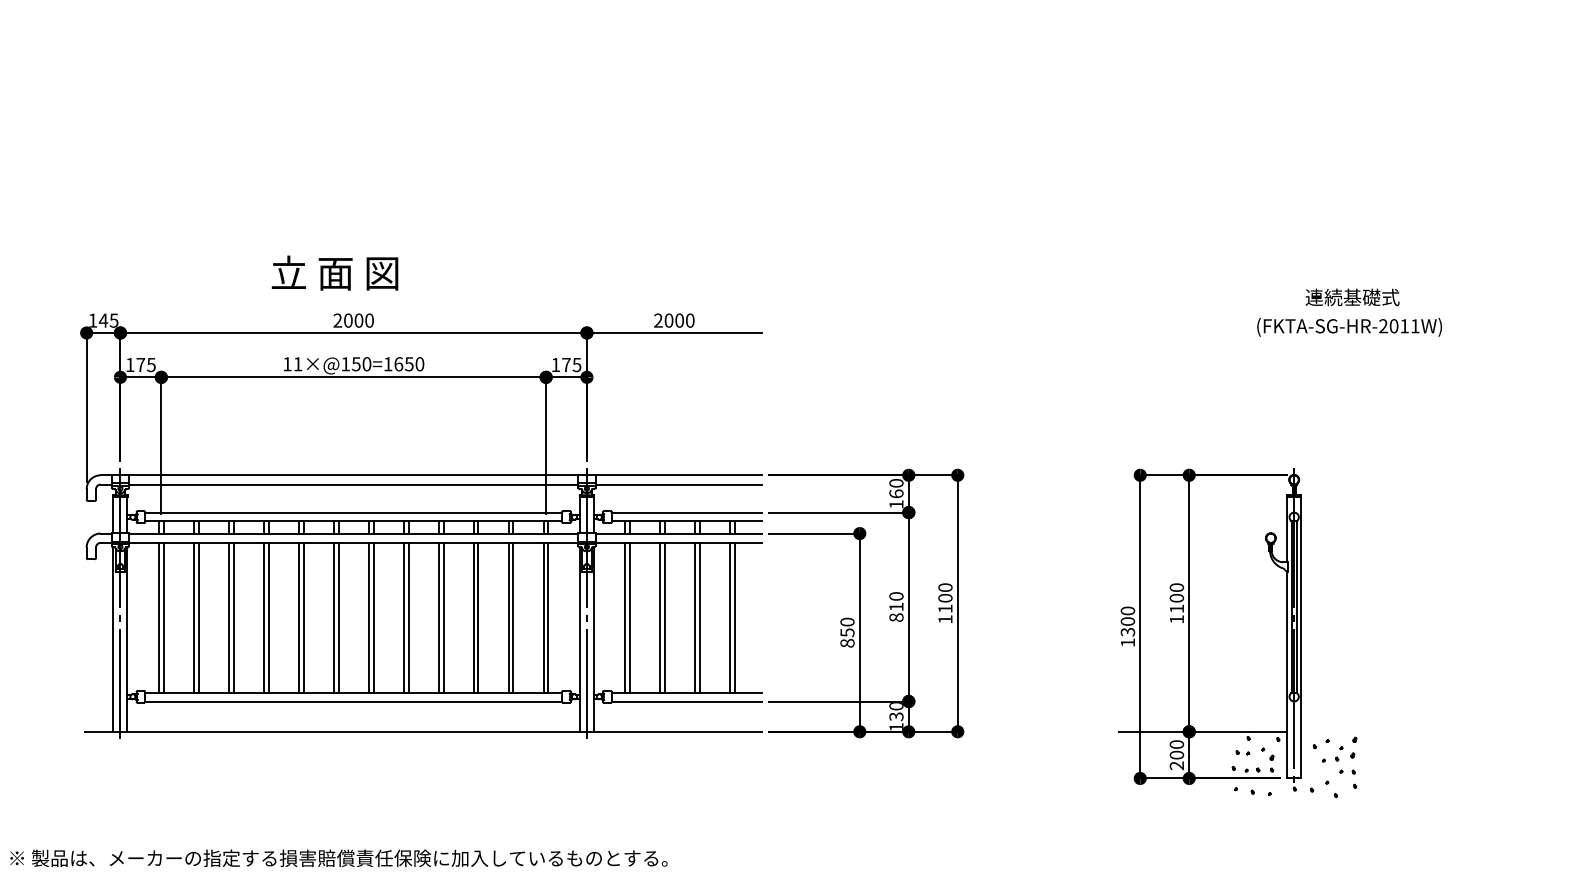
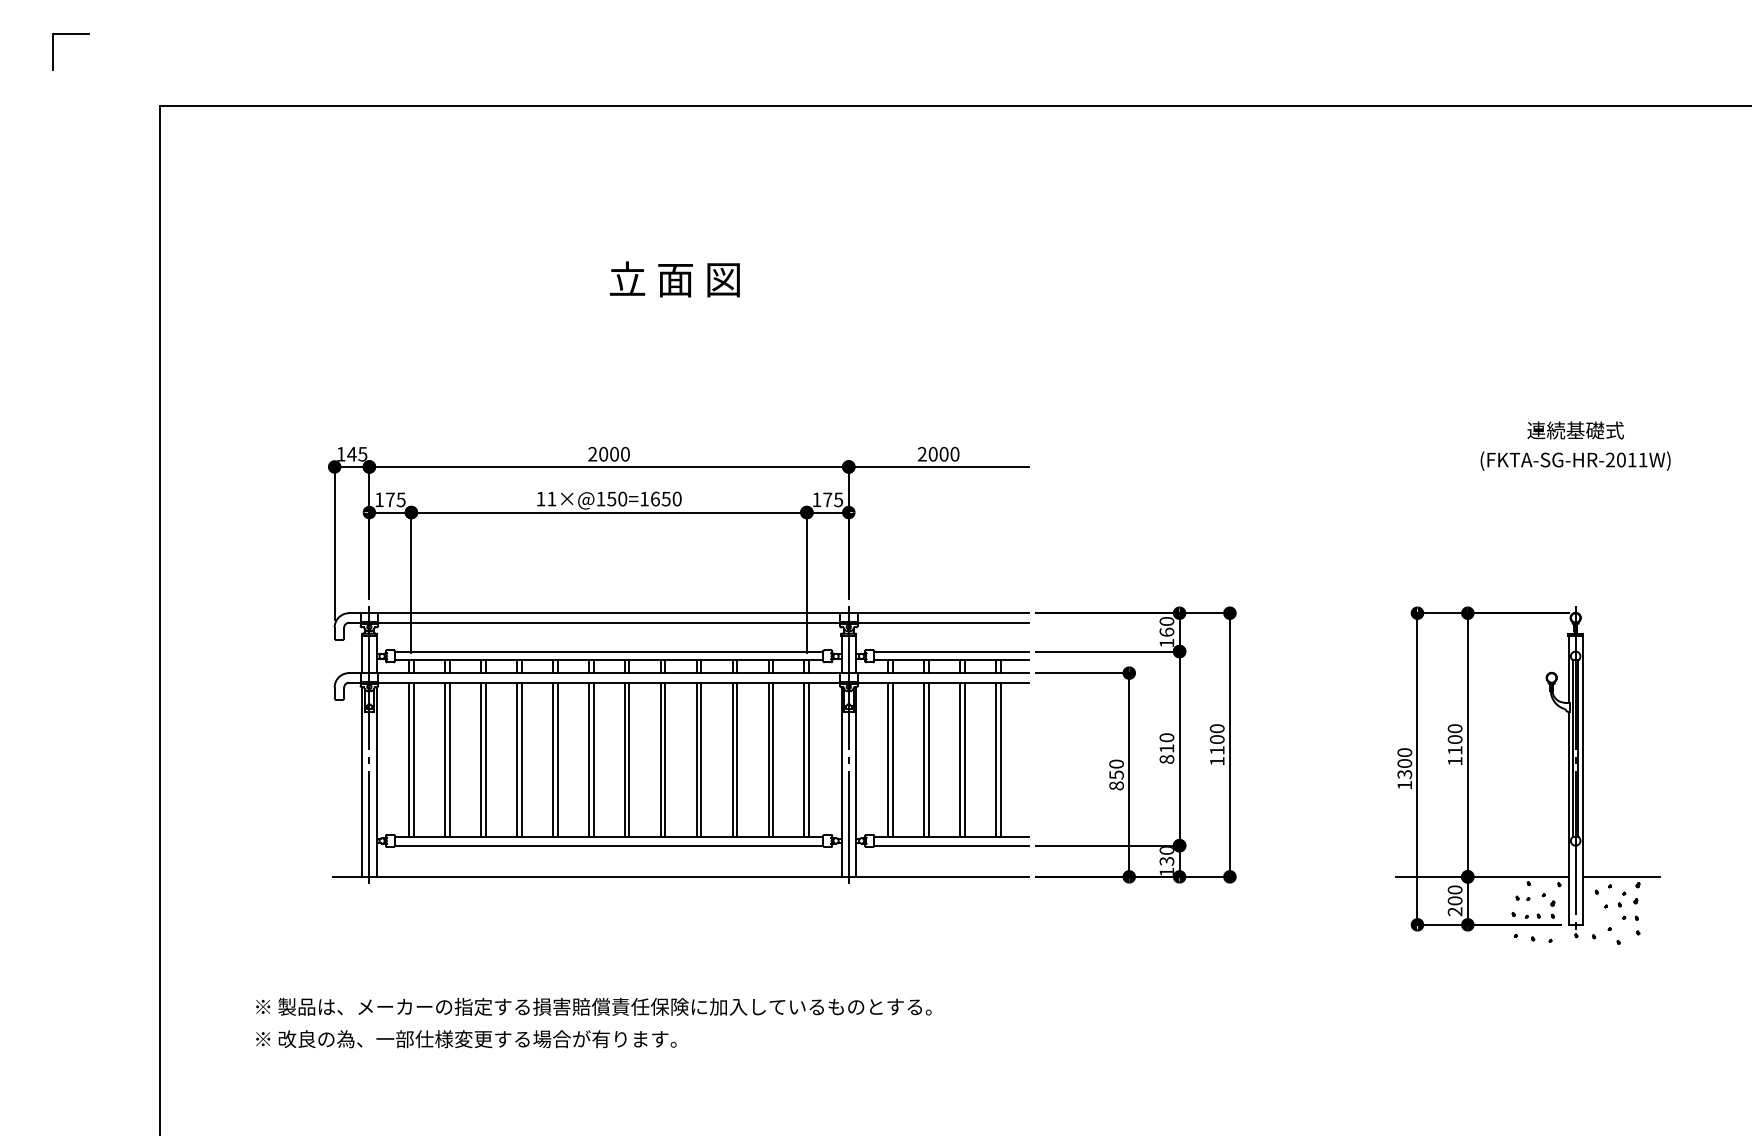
text: (334, 273) -> (674, 279), moved
text: (1352, 297) -> (1575, 430), moved
text: (1349, 326) -> (1575, 460), moved
line: (1337, 731) -> (1620, 876), added

